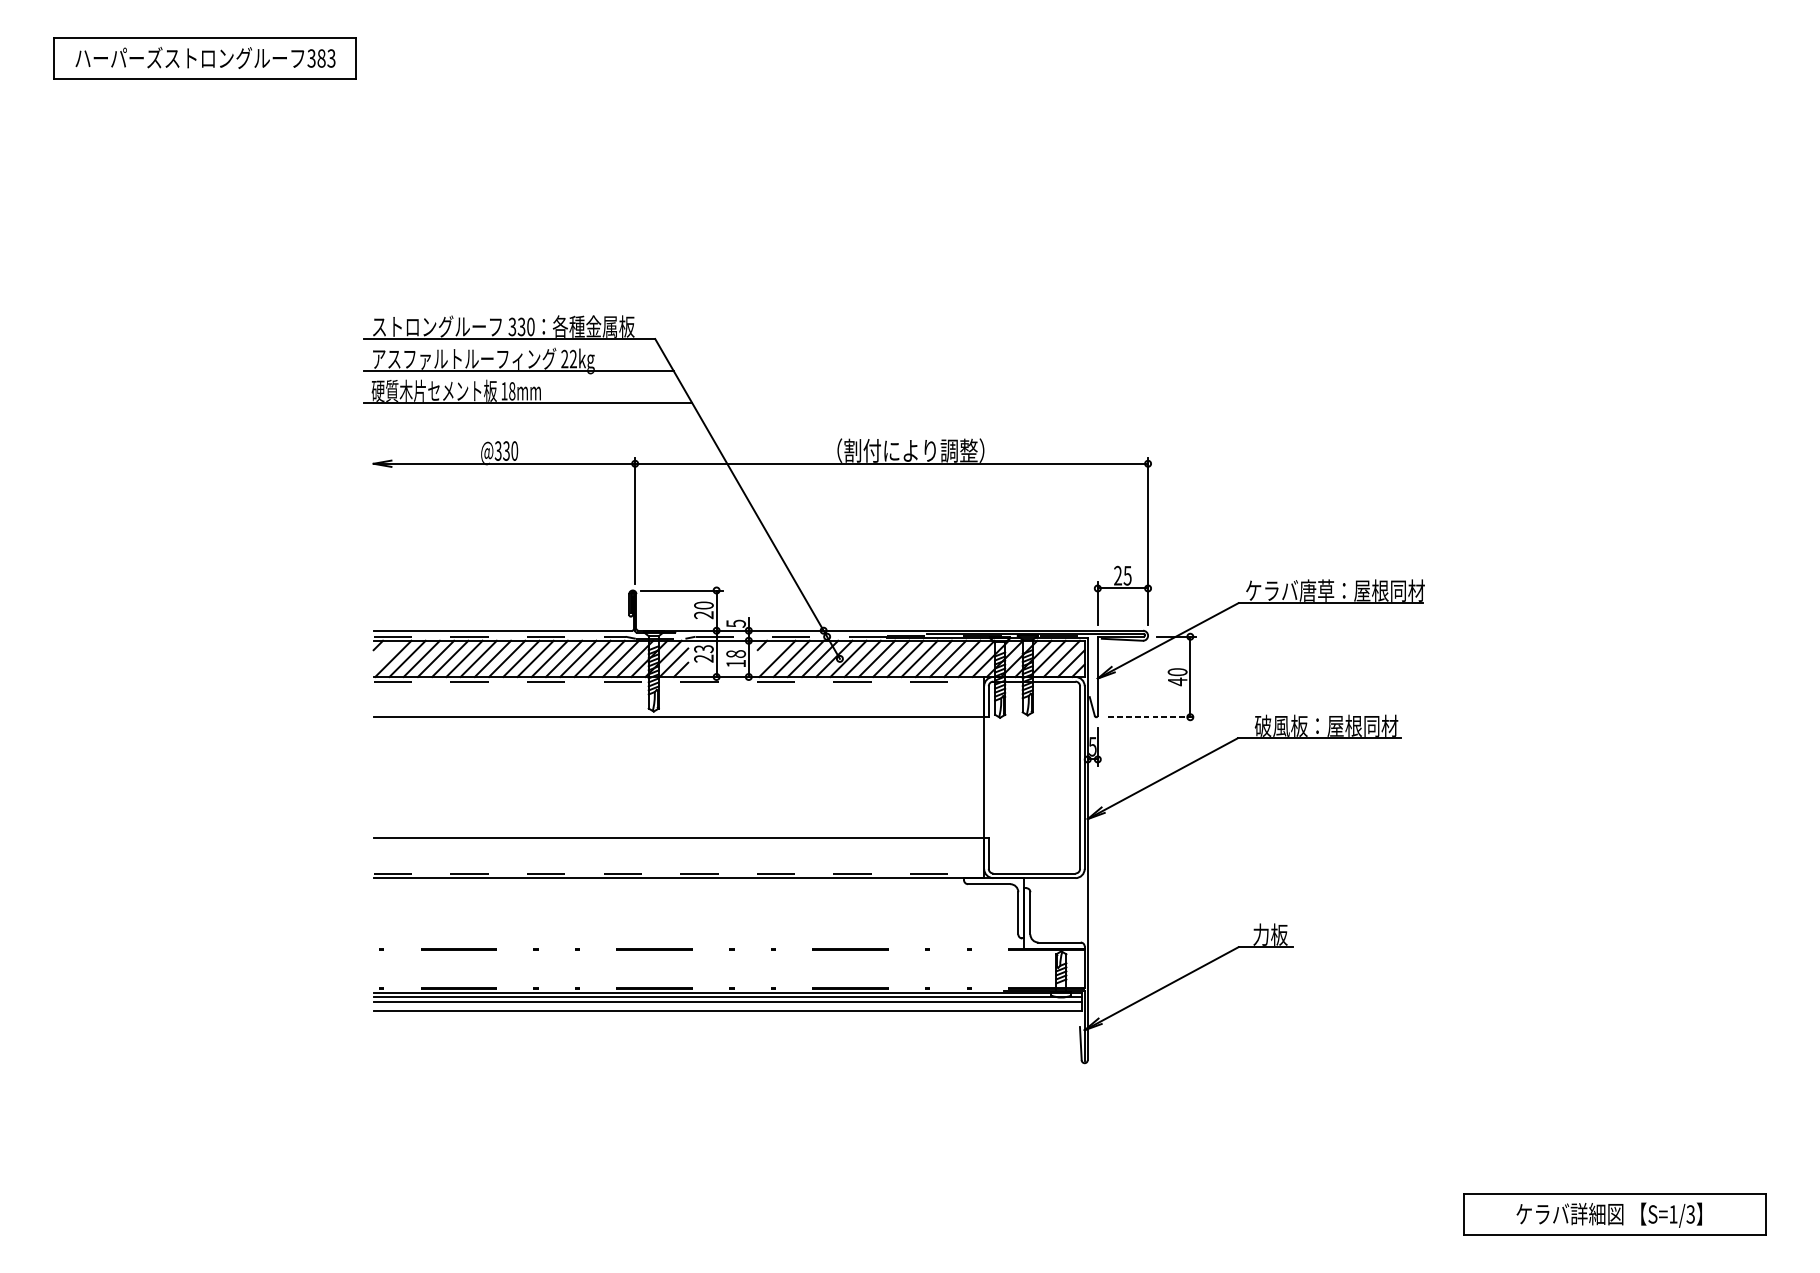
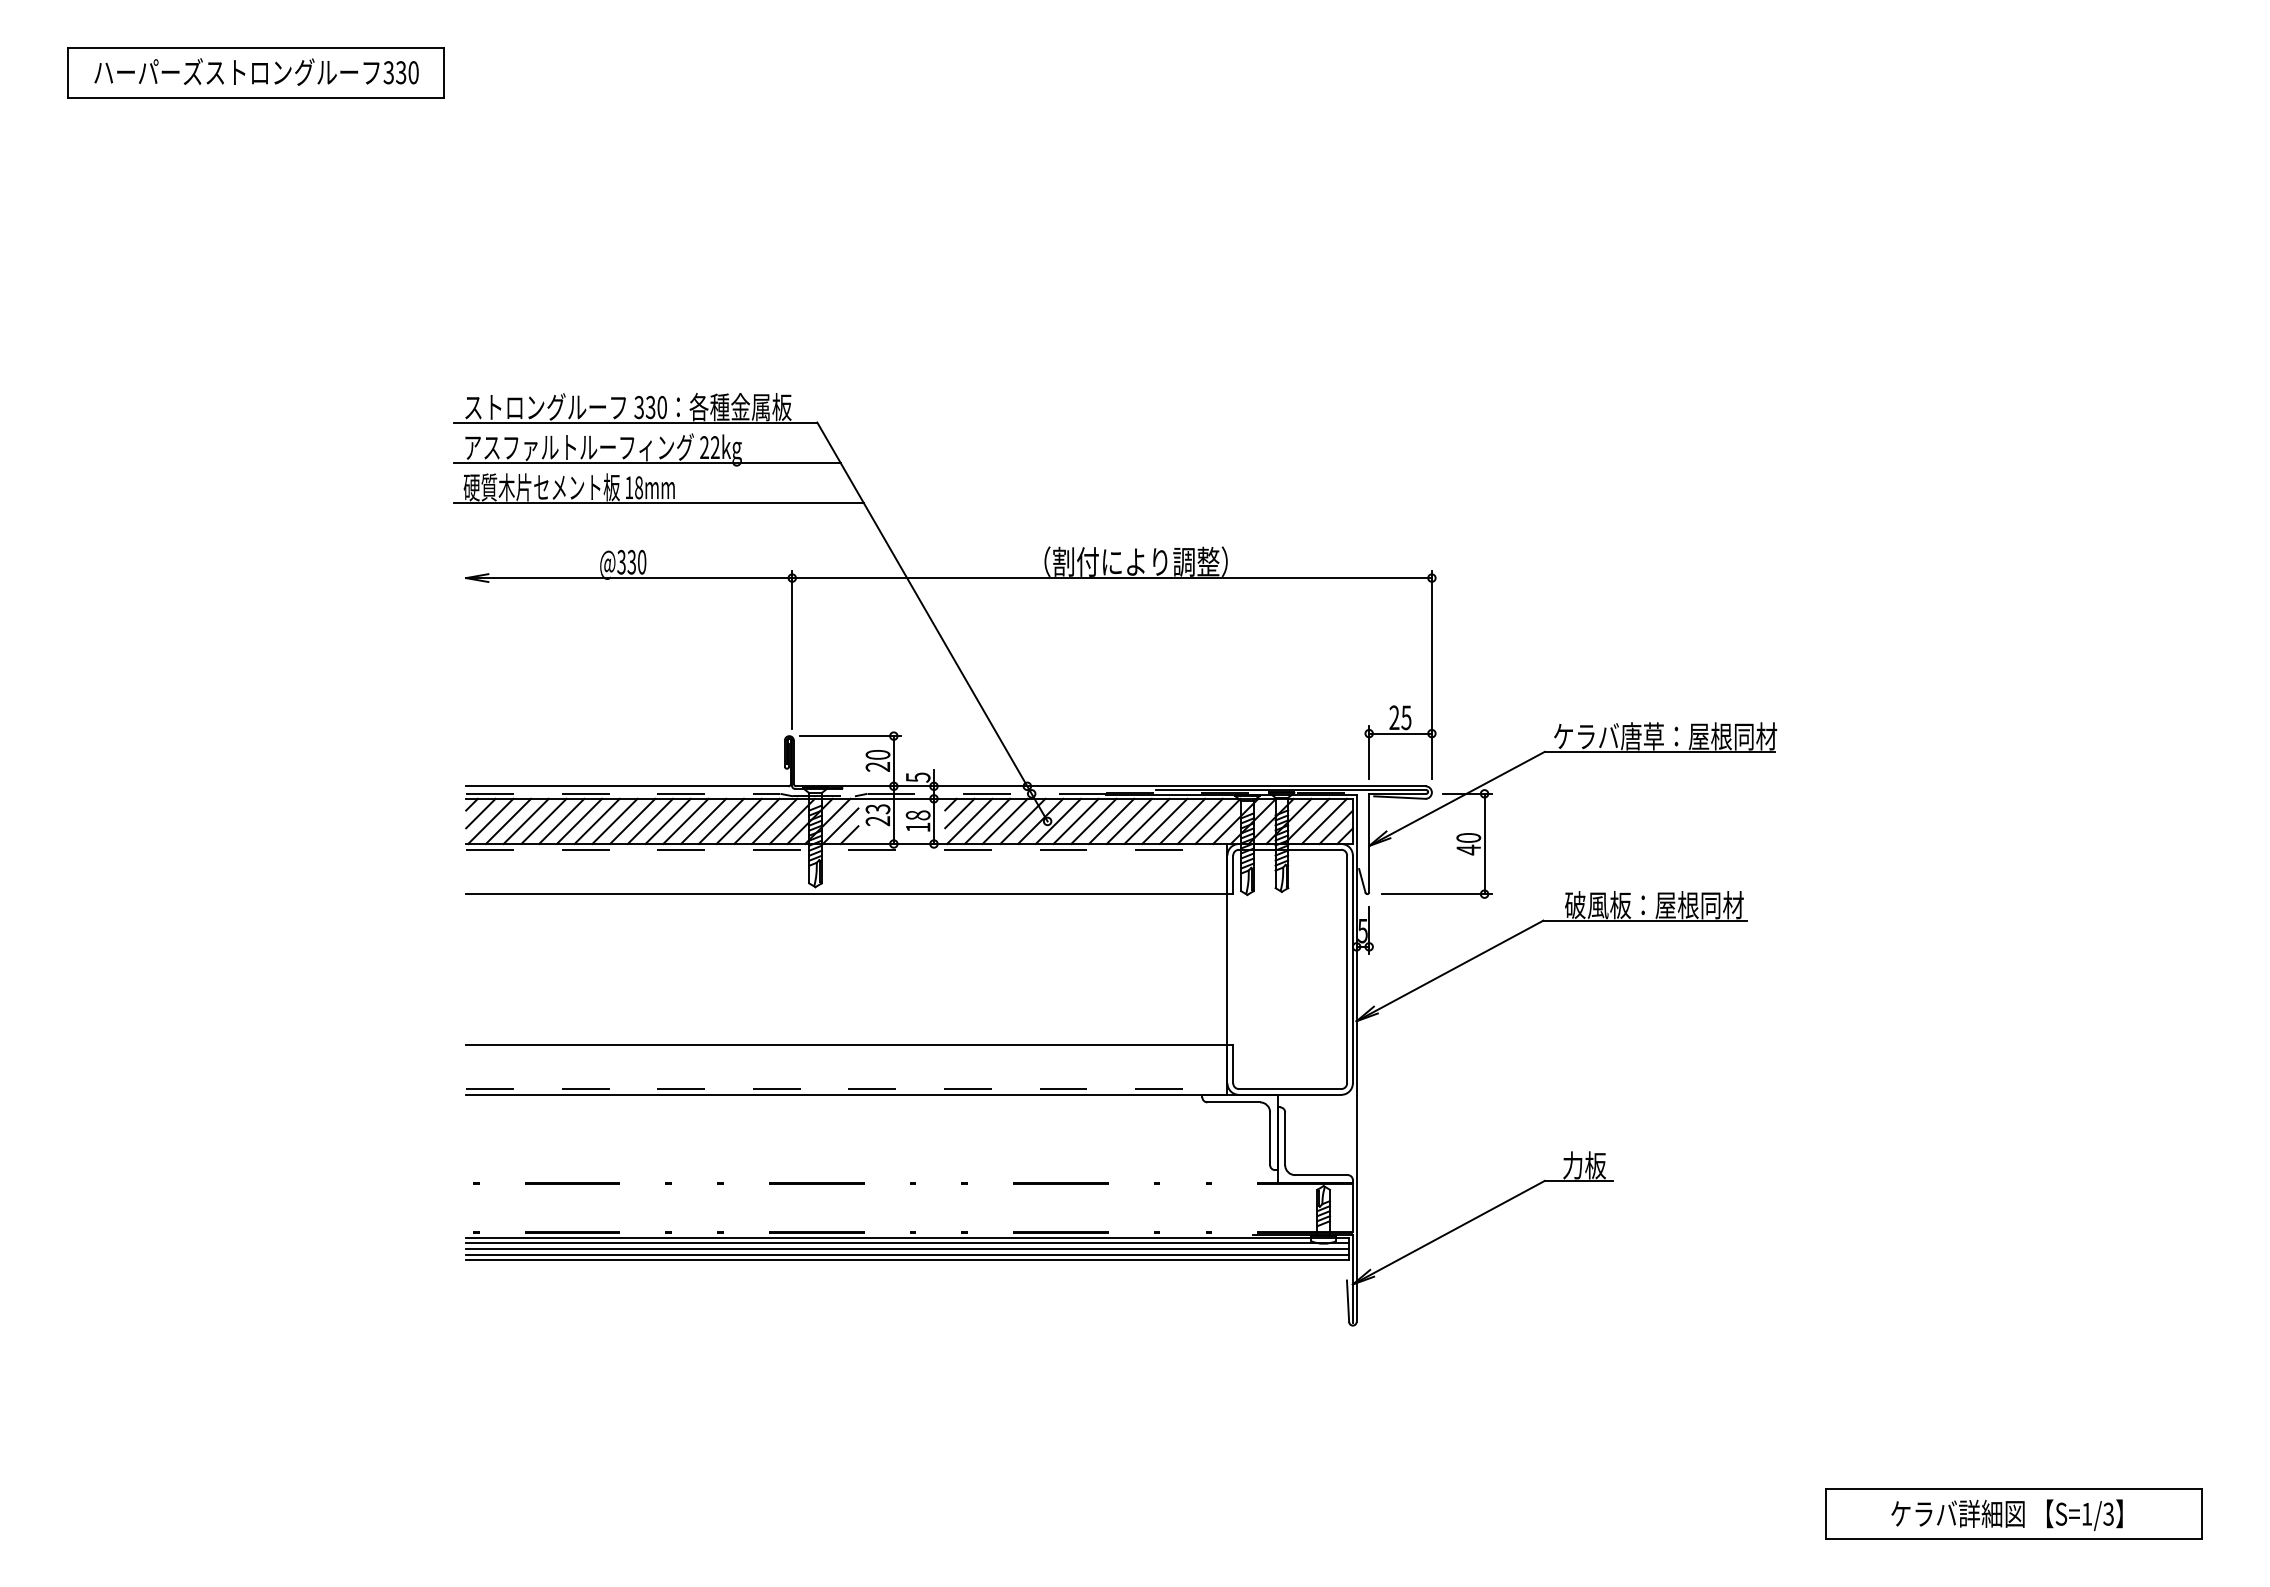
text: (326, 58) -> (407, 72), 383 -> 330
line: (385, 652) -> (480, 813), added
line: (769, 652) -> (959, 813), added
line: (1152, 717) -> (1437, 894), dashed -> solid
line: (727, 1006) -> (907, 1254), added

